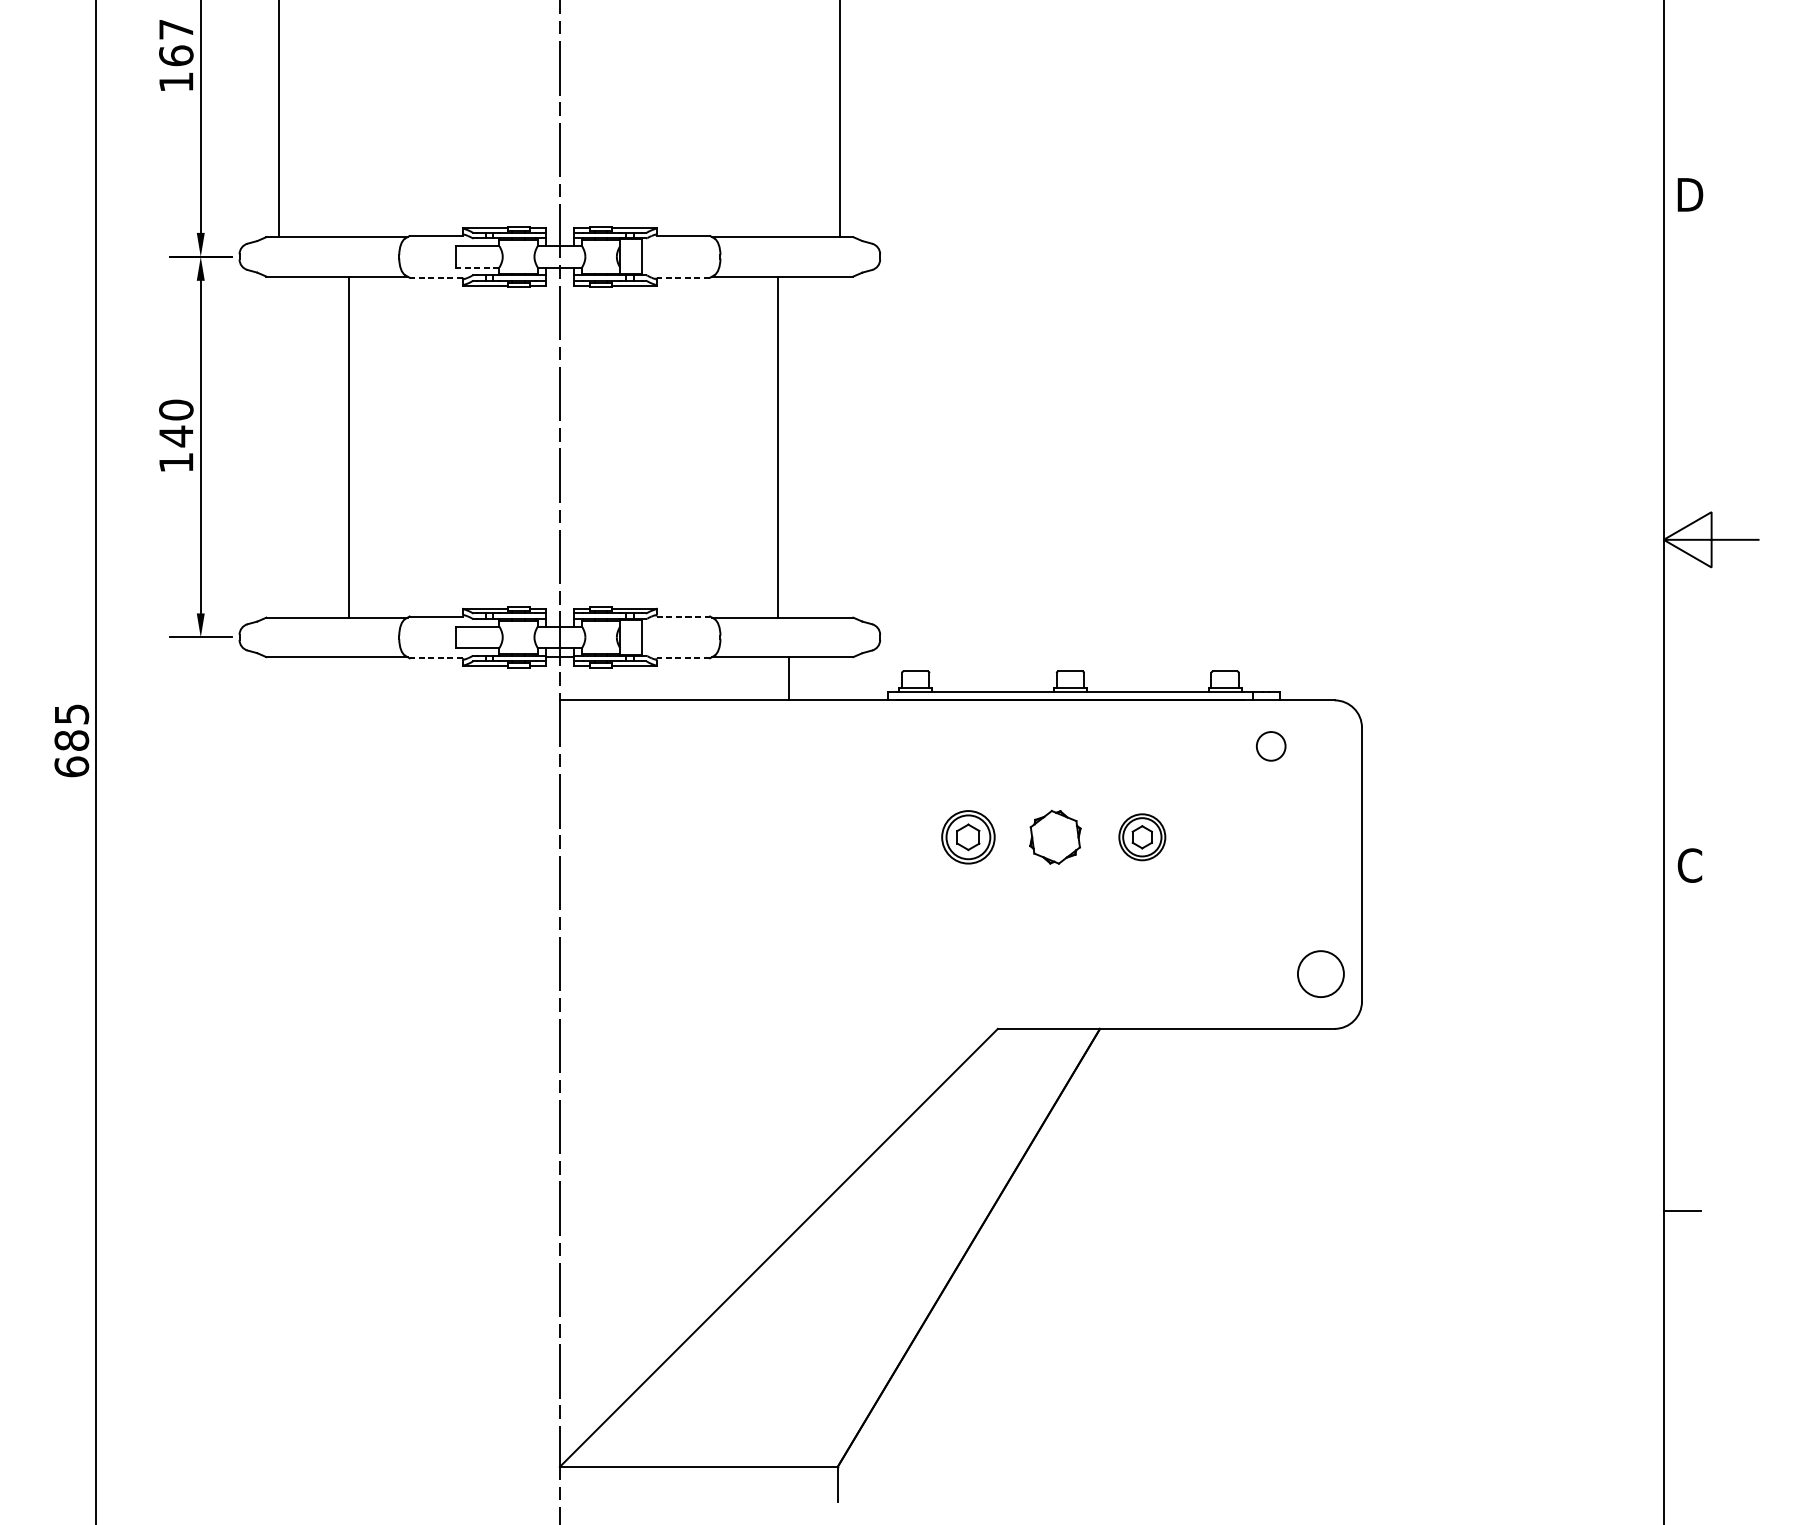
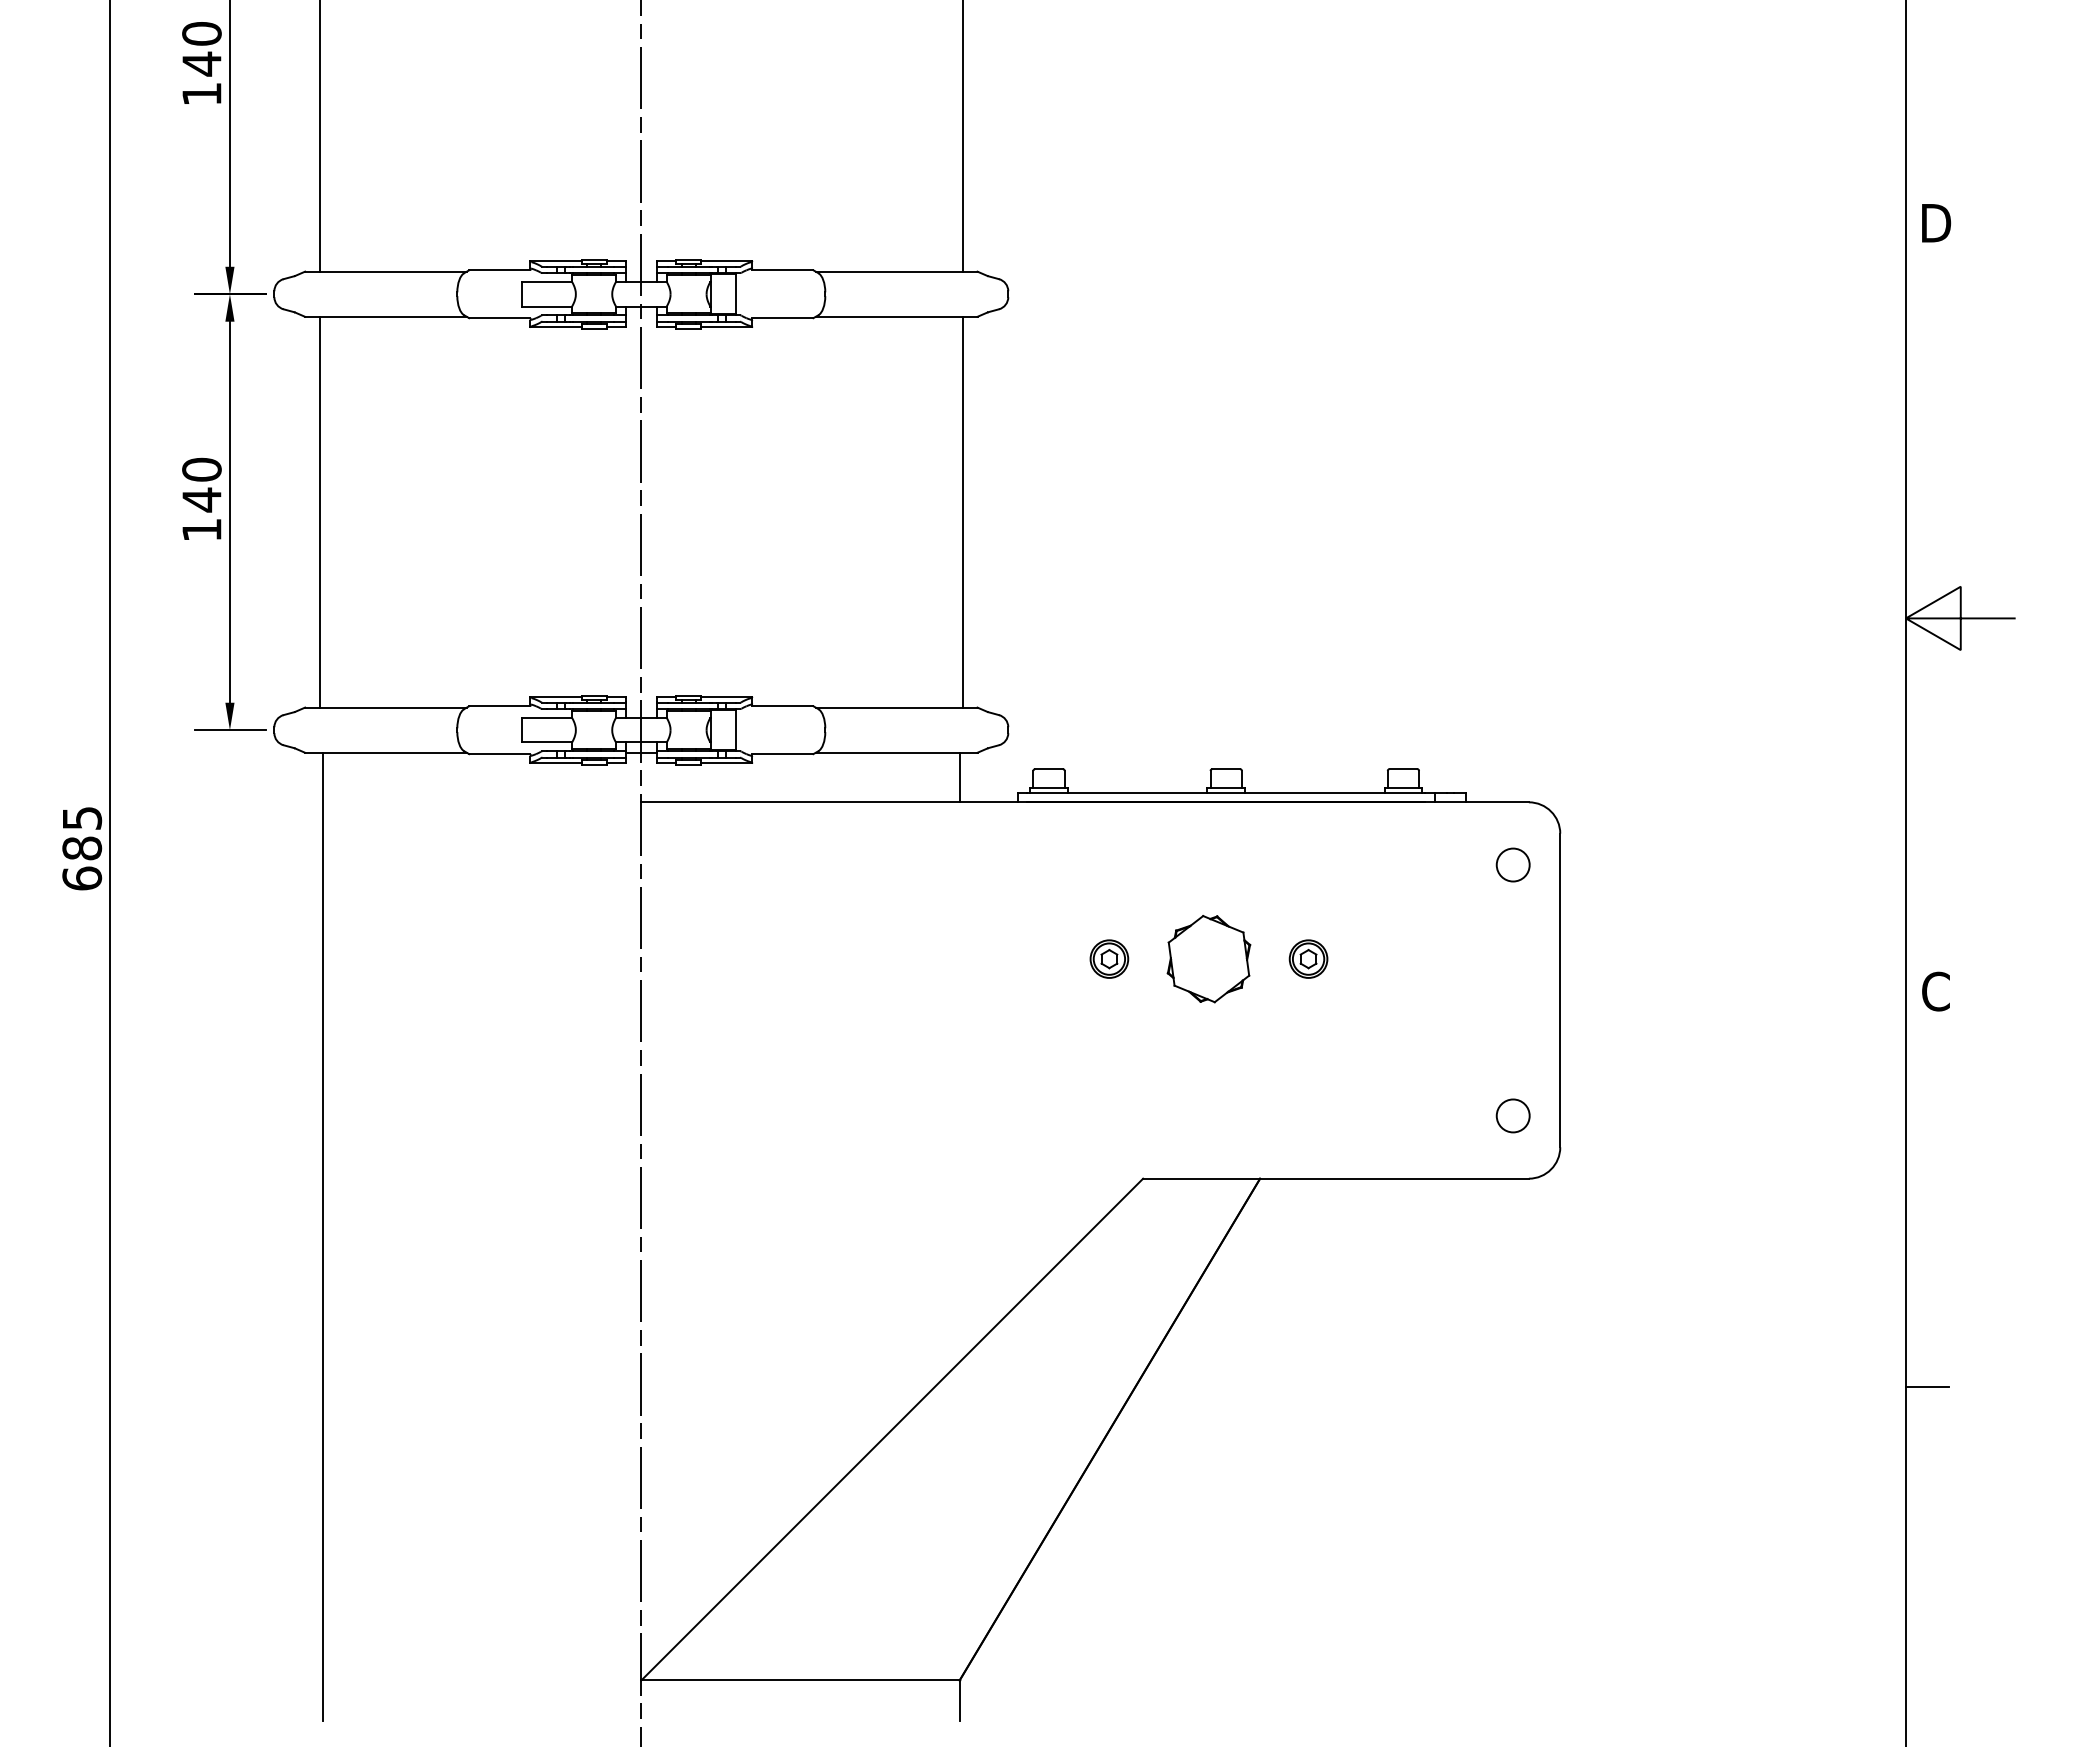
text: (175, 43) -> (201, 49), 167 -> 140
line: (477, 267) -> (547, 306), dashed -> solid
line: (436, 278) -> (499, 318), dashed -> solid
line: (683, 278) -> (782, 318), dashed -> solid
line: (348, 446) -> (319, 511), moved
line: (777, 446) -> (962, 511), moved
line: (683, 616) -> (782, 706), dashed -> solid
line: (436, 658) -> (499, 754), dashed -> solid
line: (683, 658) -> (782, 754), dashed -> solid
line: (788, 678) -> (959, 777), moved
circle: (1270, 745) -> (1512, 864), moved
part: (968, 836) -> (1109, 958), size x0.62
part: (1142, 836) -> (1308, 958), size x0.71
part: (1054, 837) -> (1208, 959), size x1.43
circle: (1320, 973) -> (1512, 1115), size x0.62
line: (282, 1079) -> (323, 1236), added

